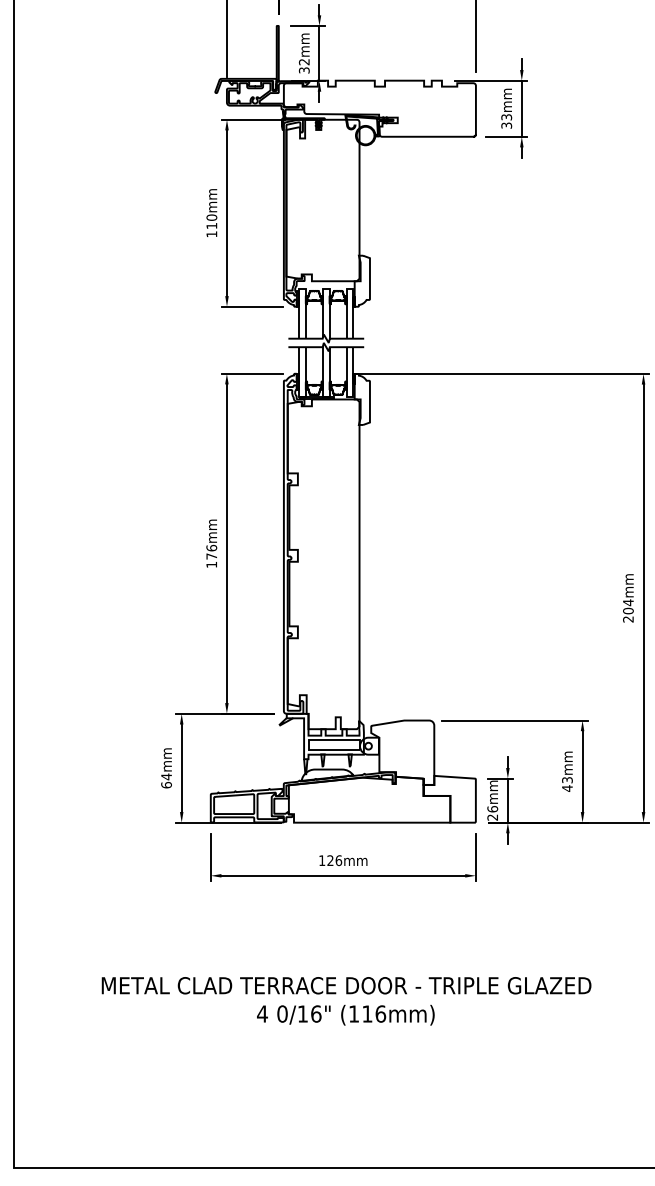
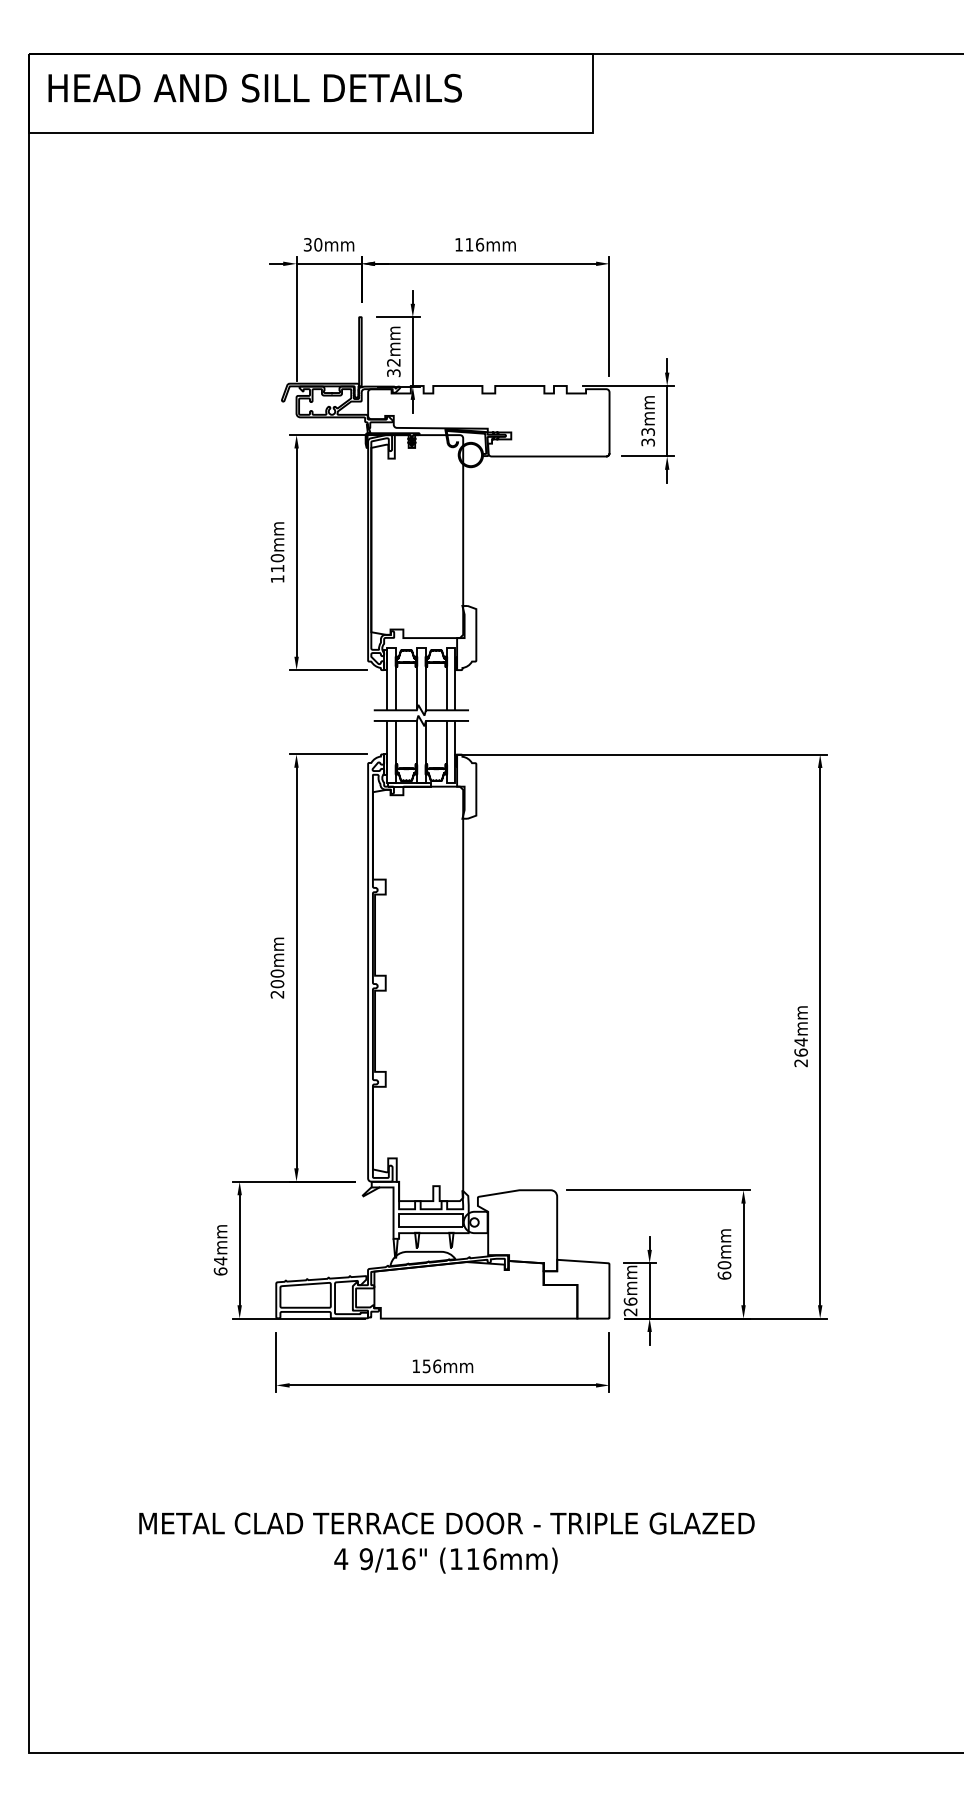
text: (211, 556) -> (277, 983), 176mm -> 200mm
text: (627, 610) -> (800, 1052), 204mm -> 264mm
text: (567, 784) -> (724, 1270), 43mm -> 60mm
text: (330, 860) -> (426, 1366), 126mm -> 156mm
text: (282, 1014) -> (366, 1559), 0/16" -> 9/16"

